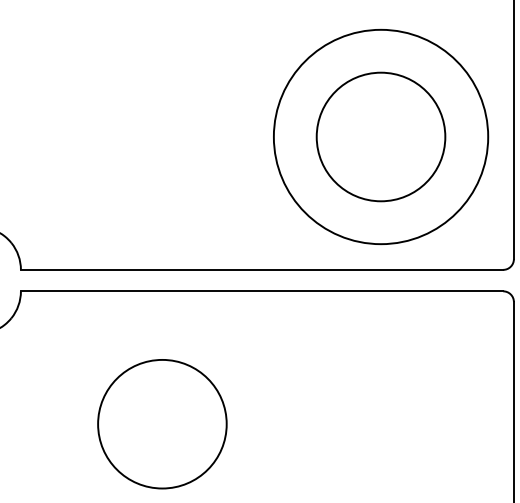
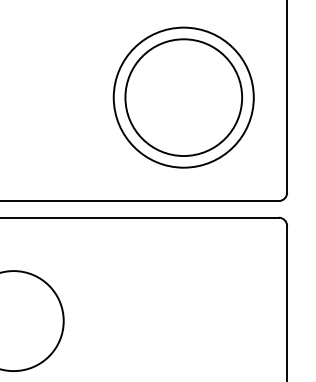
circle: (380, 136) -> (183, 97), size x0.7
circle: (380, 136) -> (183, 97), size x1.4

